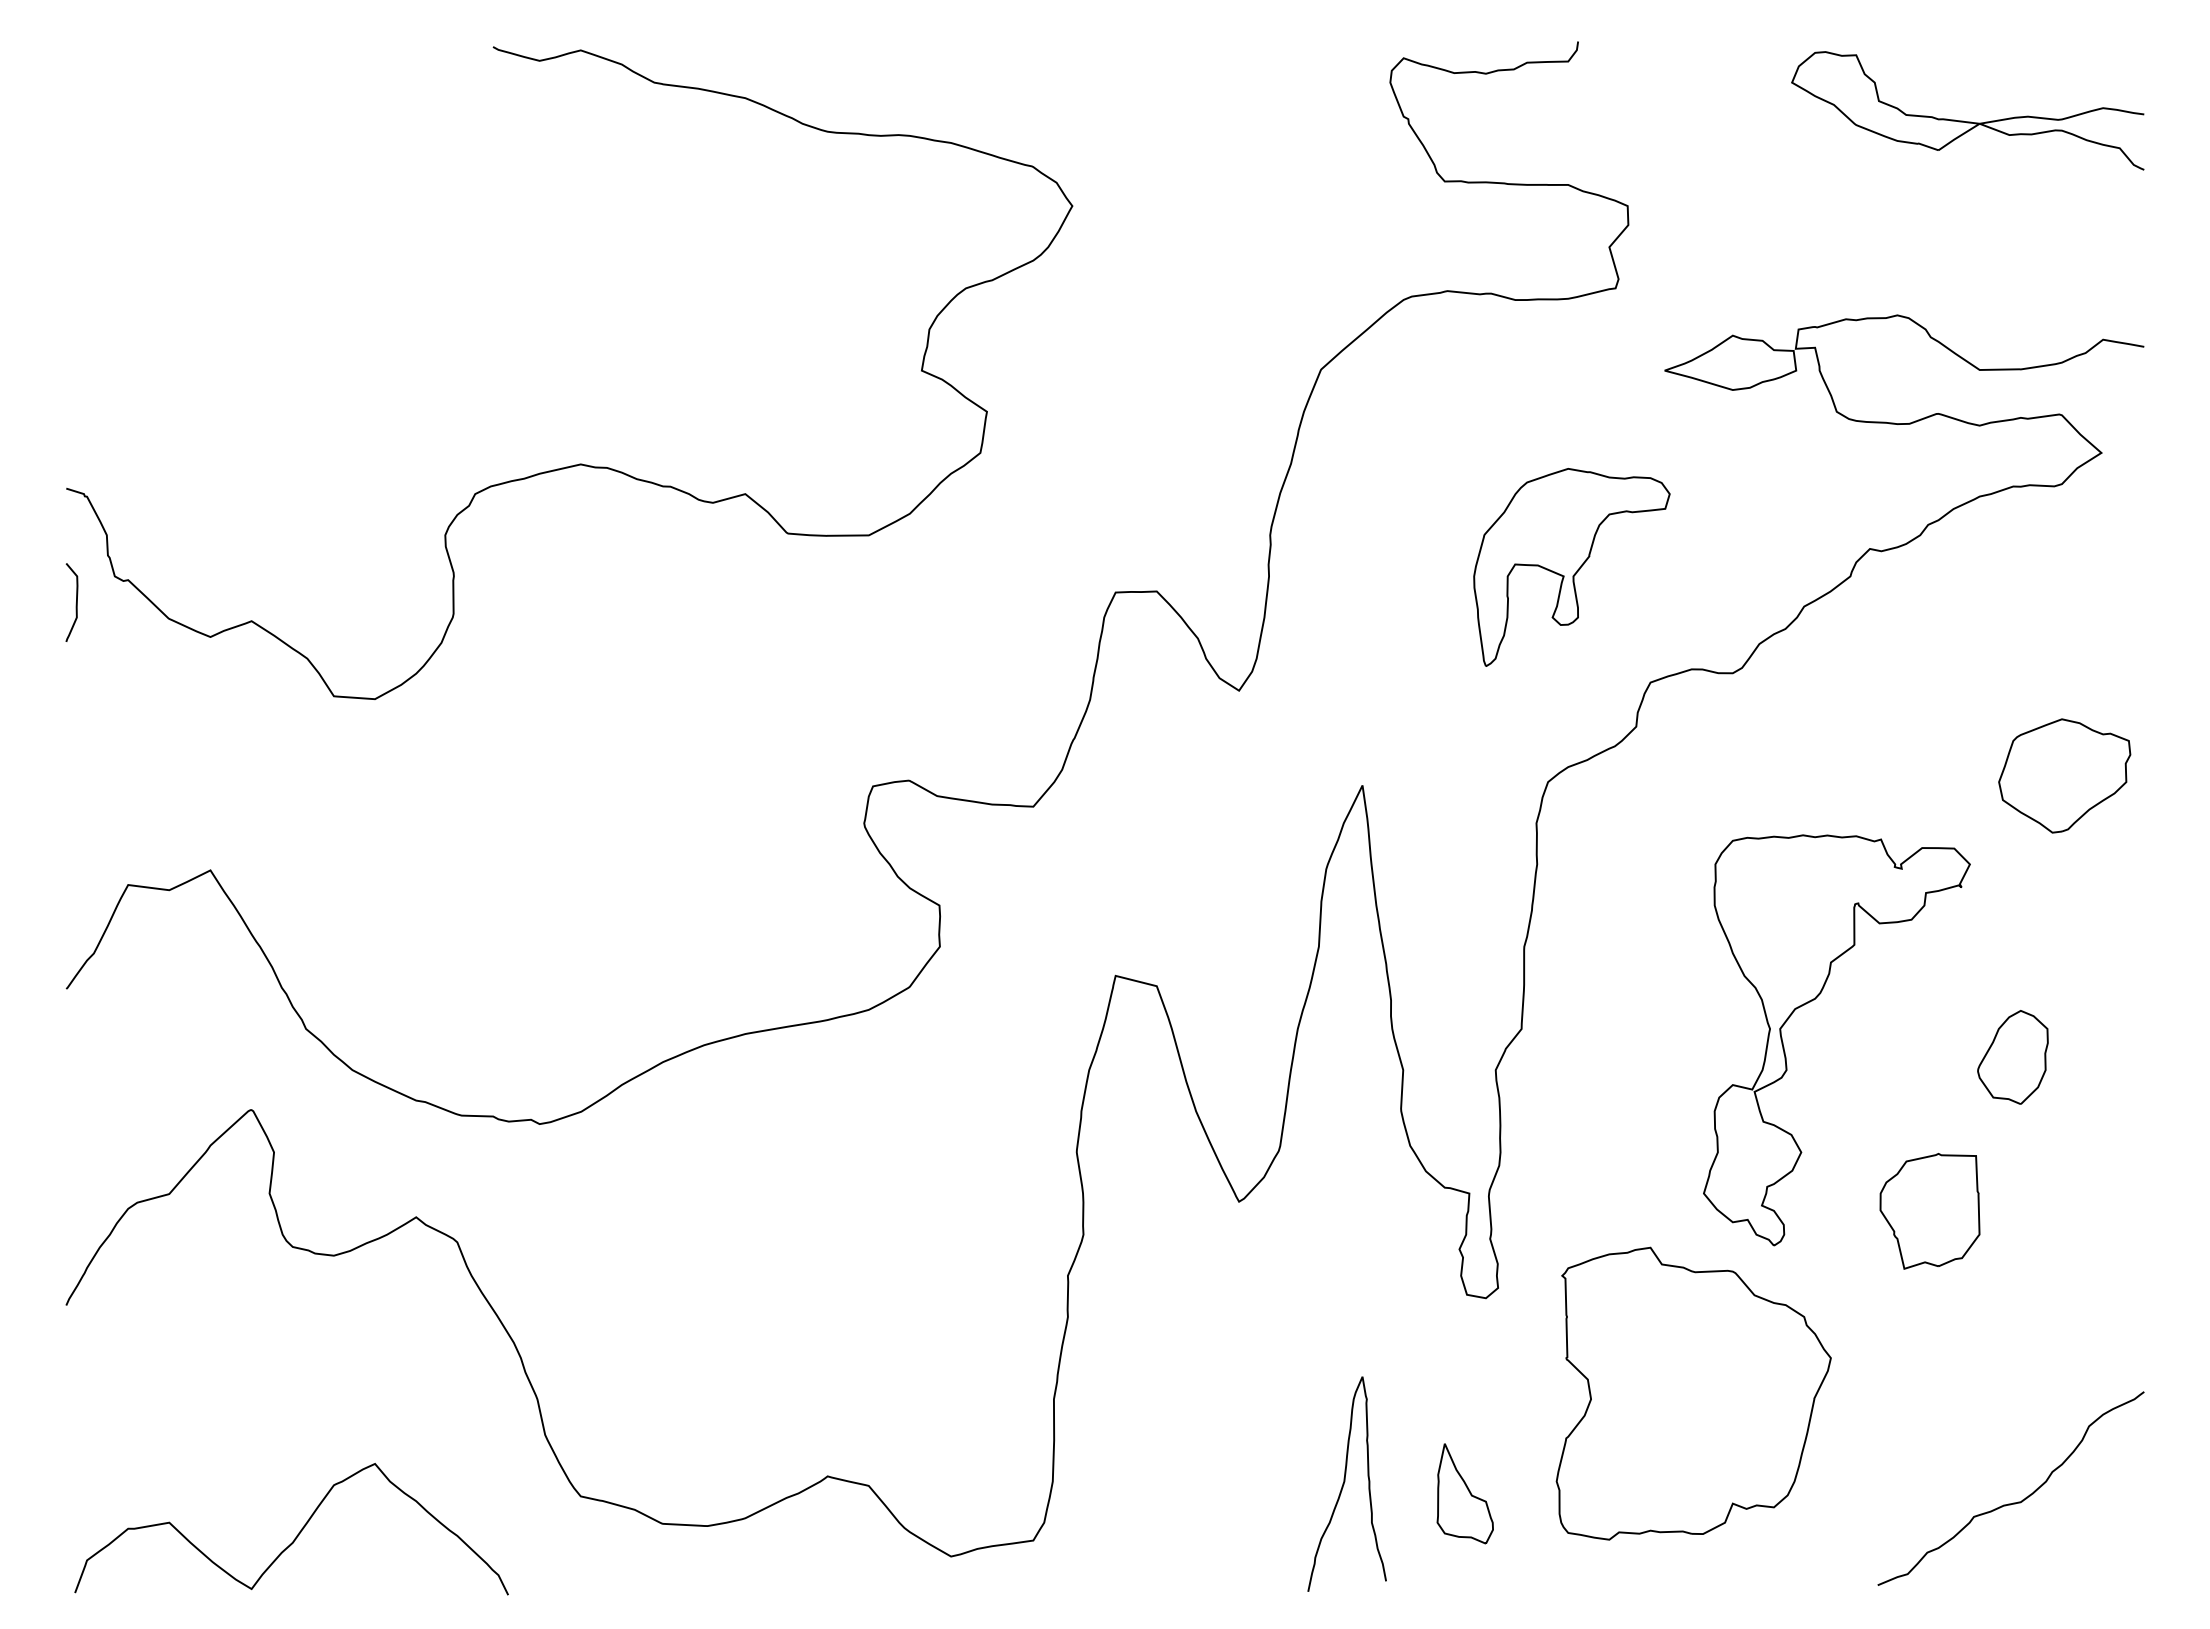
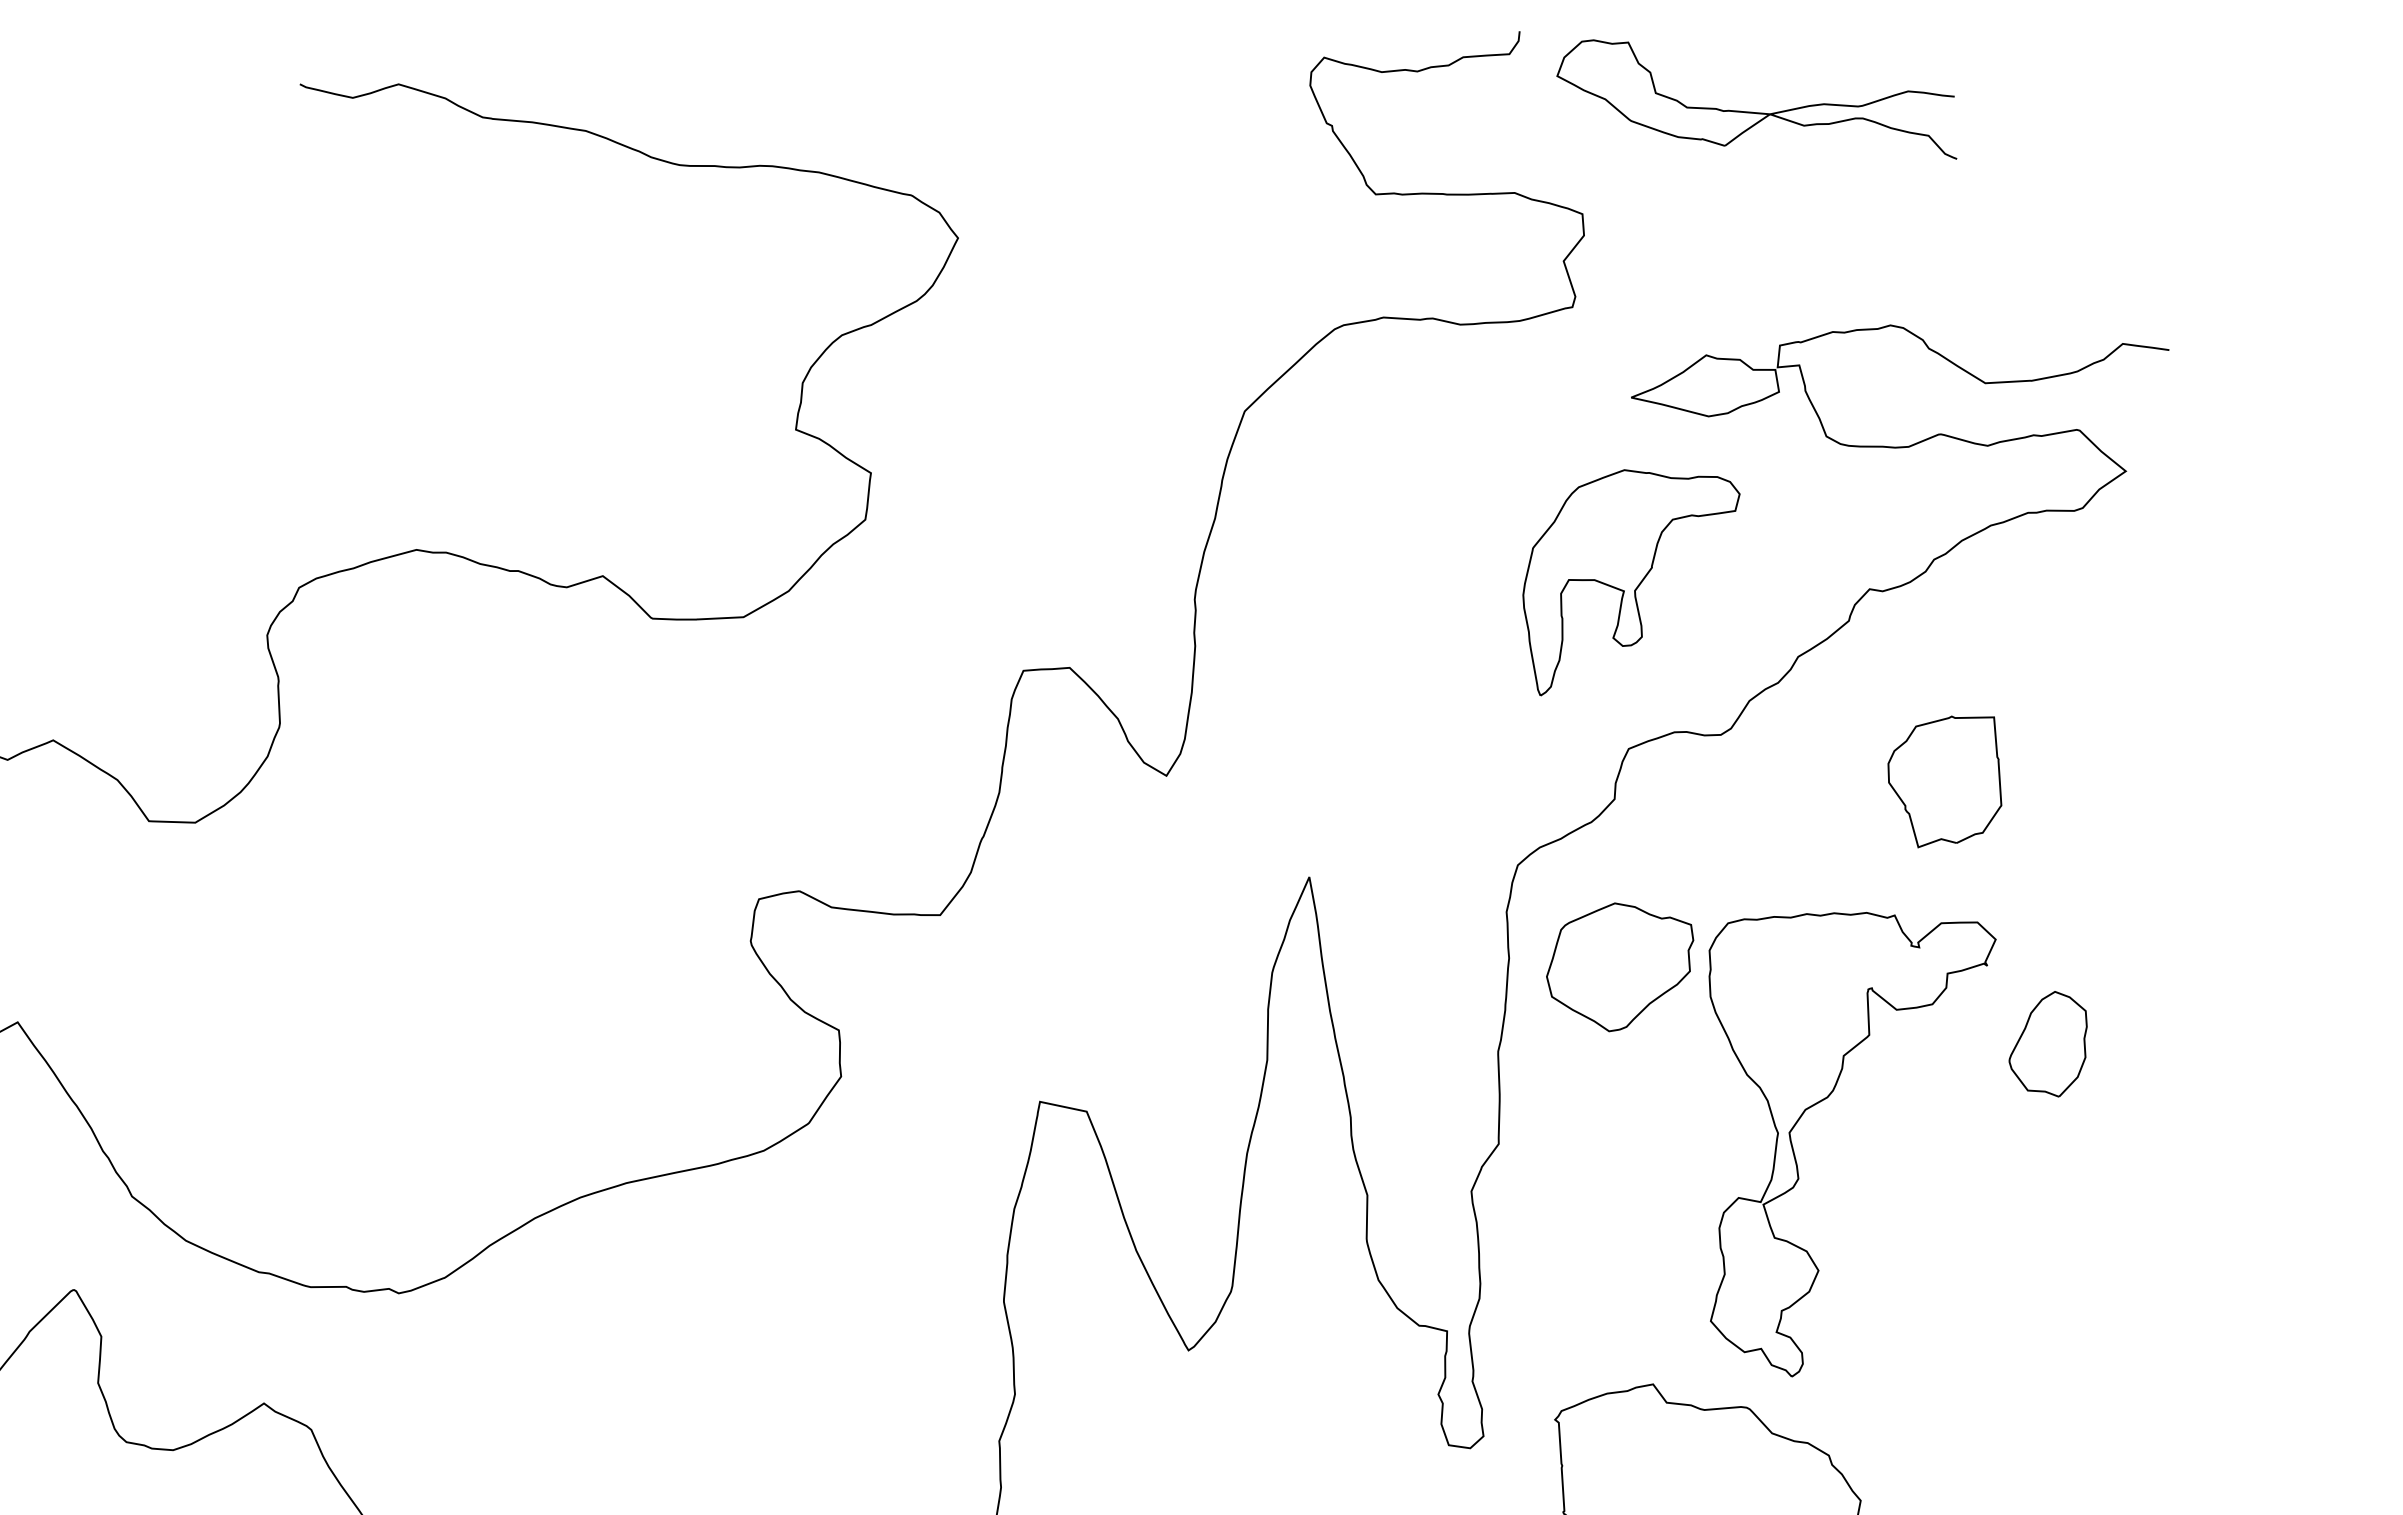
part: (1963, 120) -> (1751, 111), moved
part: (1571, 567) -> (1632, 580), moved
part: (2064, 775) -> (1620, 966), moved
part: (2012, 1057) -> (2047, 1044), moved
part: (1929, 1211) -> (1944, 781), moved

